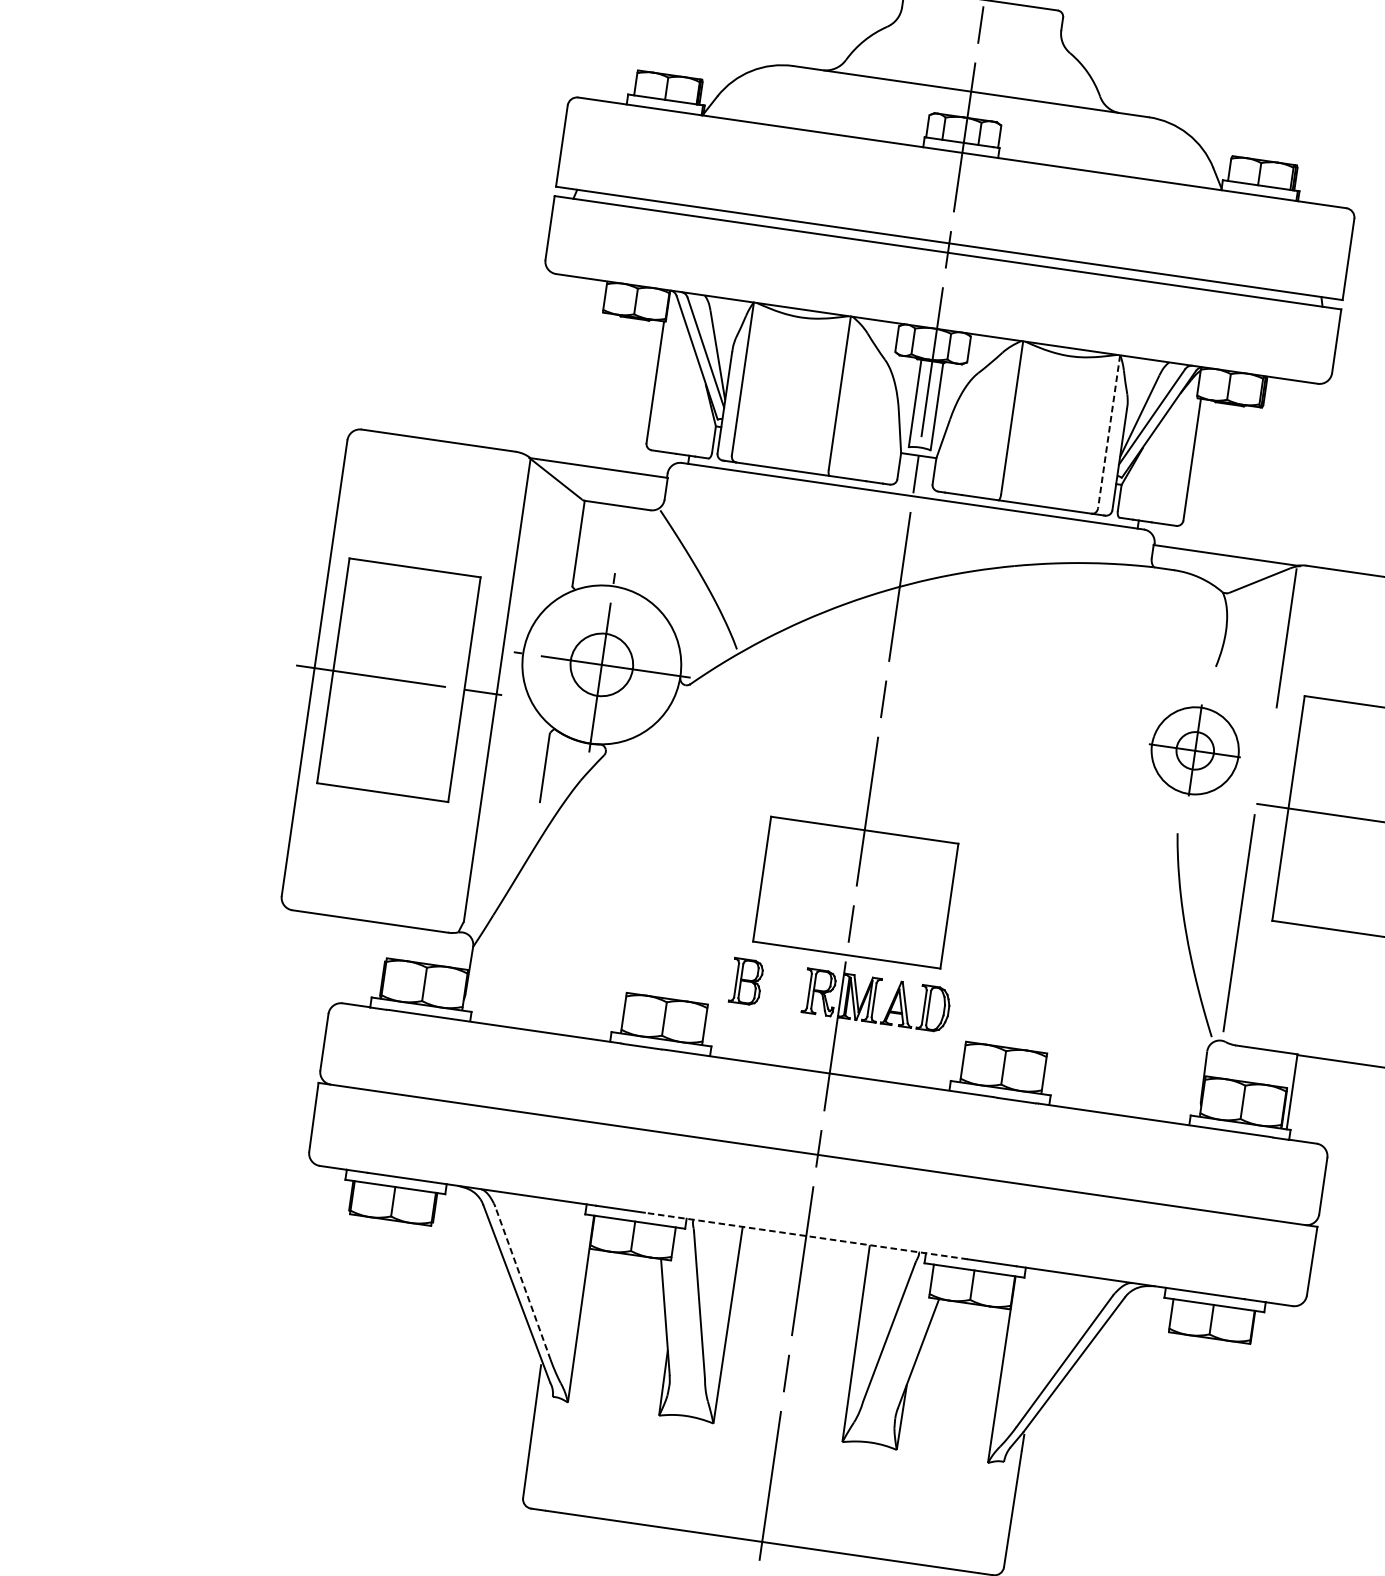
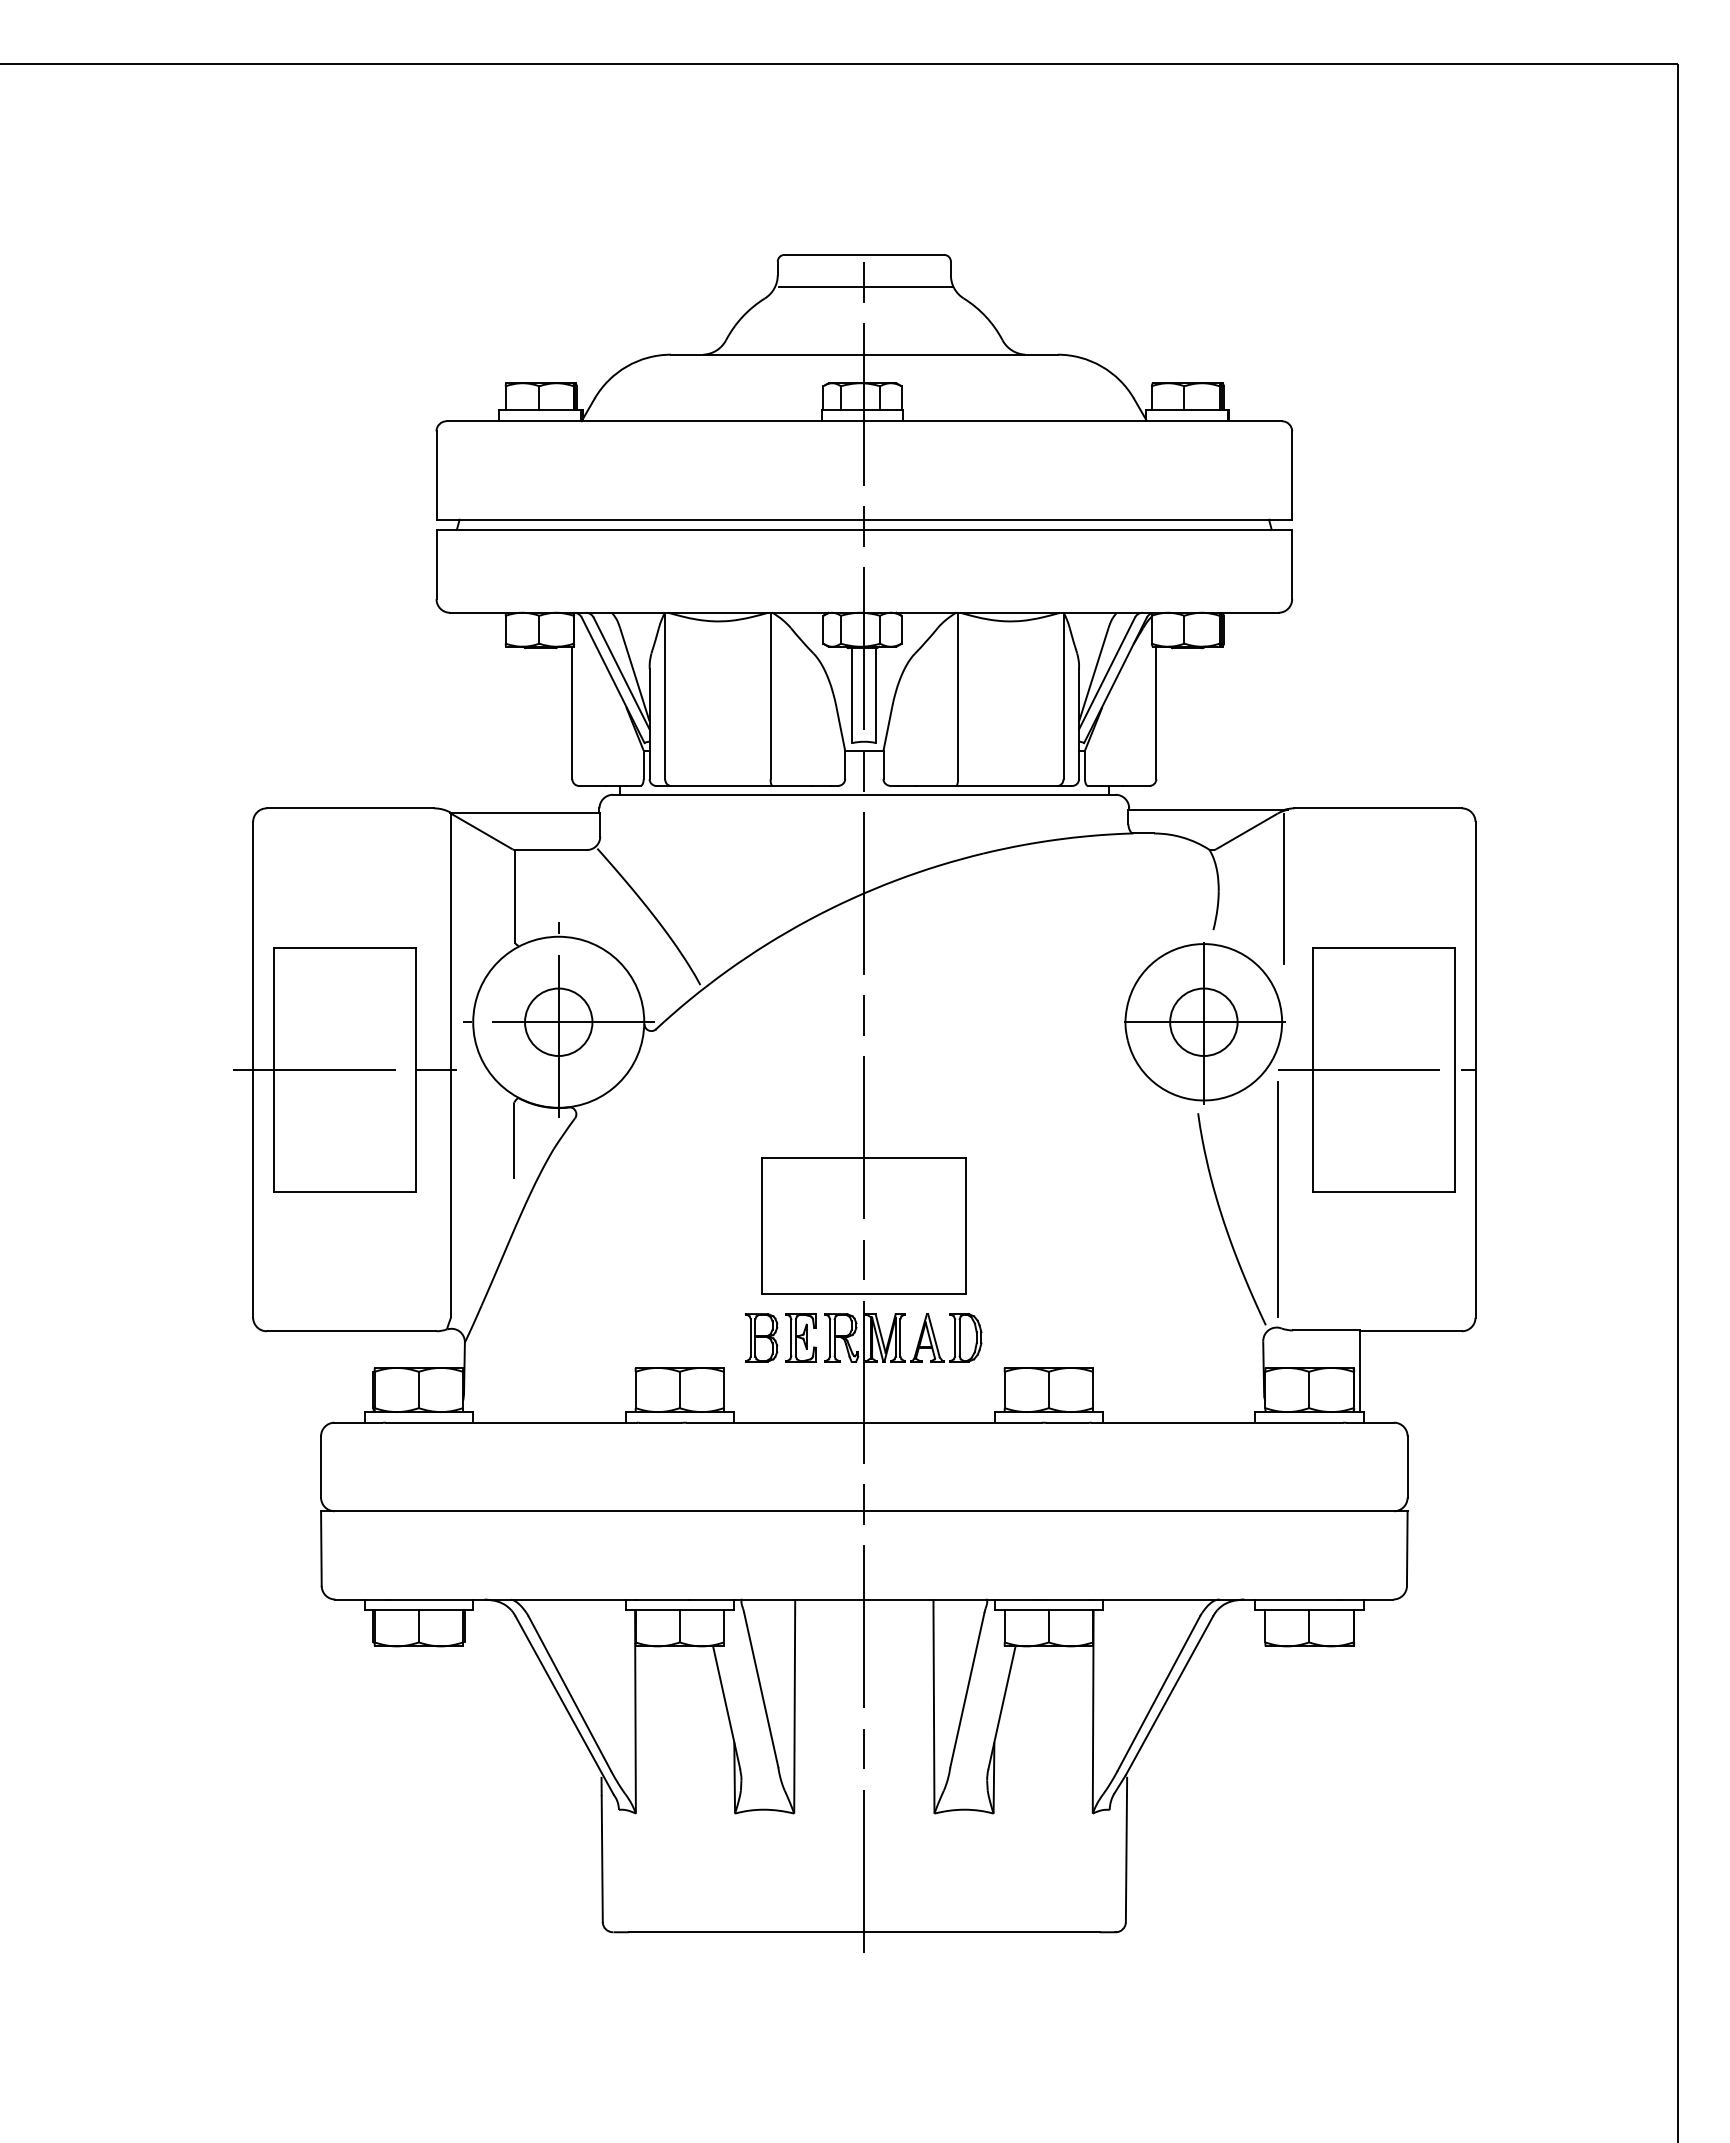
line: (981, 30) -> (865, 287), added
line: (1109, 432) -> (1063, 696), dashed -> solid
part: (1195, 751) -> (1204, 1023), size x1.67
part: (782, 986) -> (800, 1337), added
line: (806, 1236) -> (864, 1599), dashed -> solid
line: (522, 1283) -> (569, 1693), dashed -> solid

